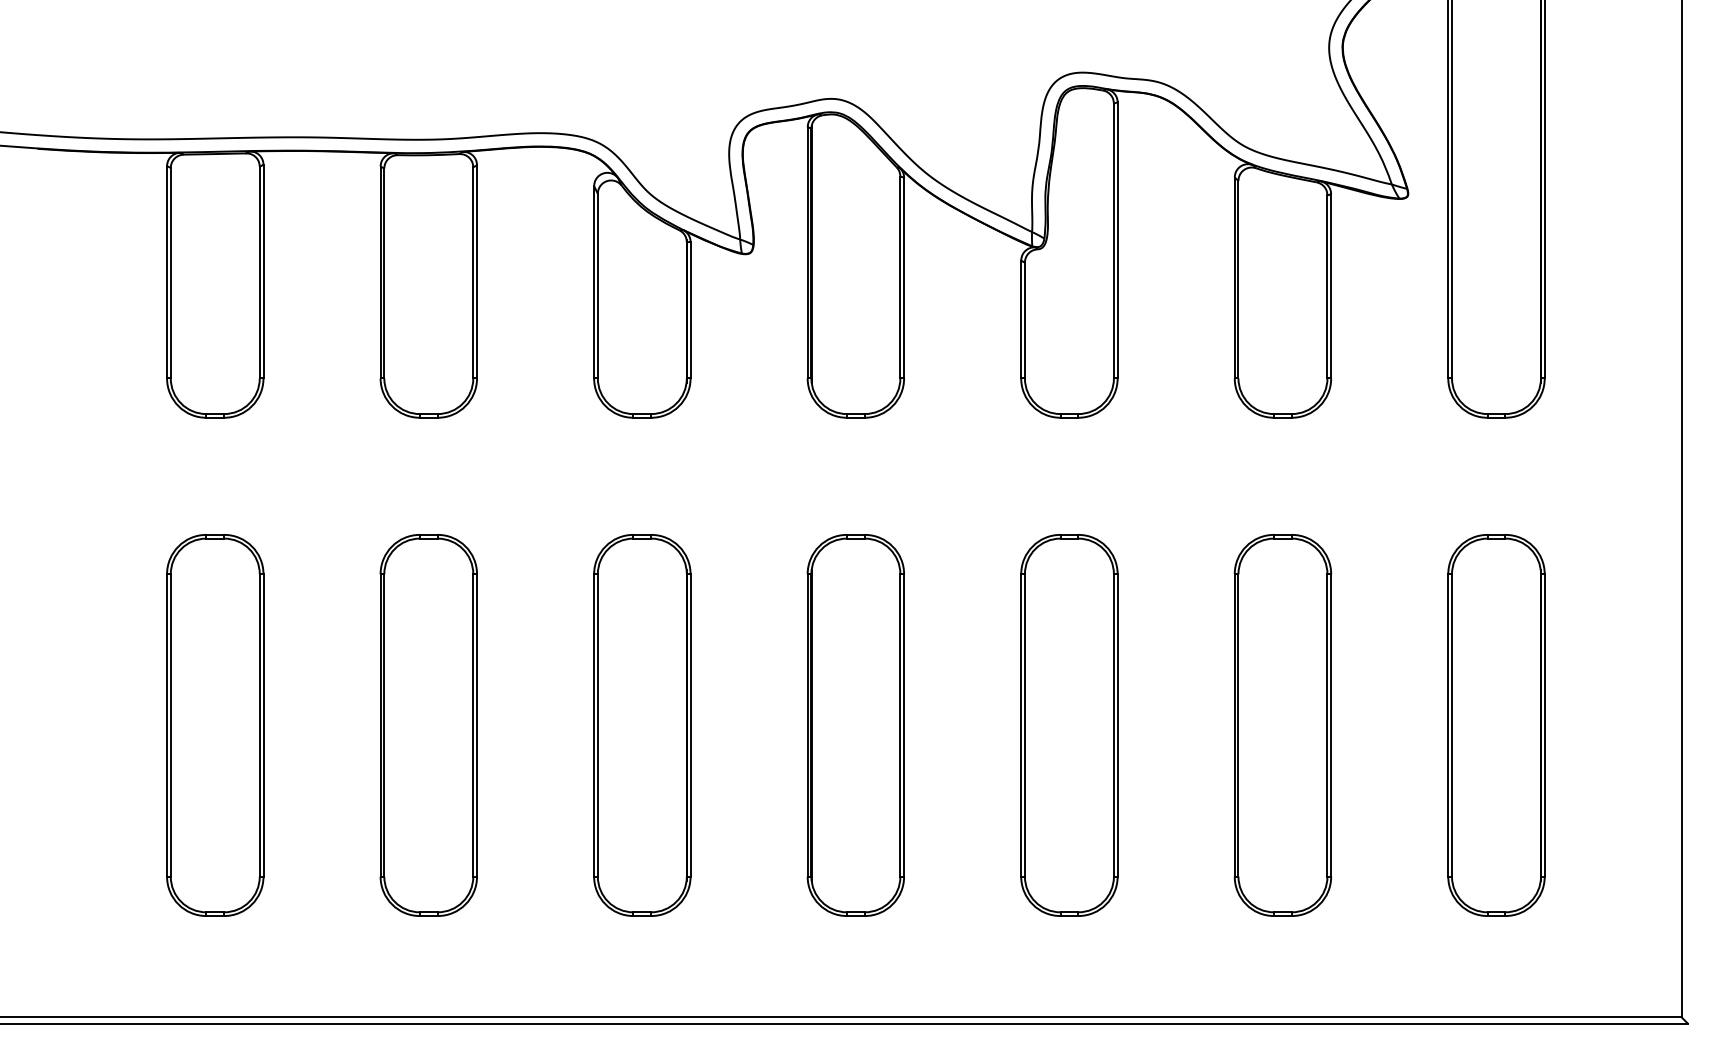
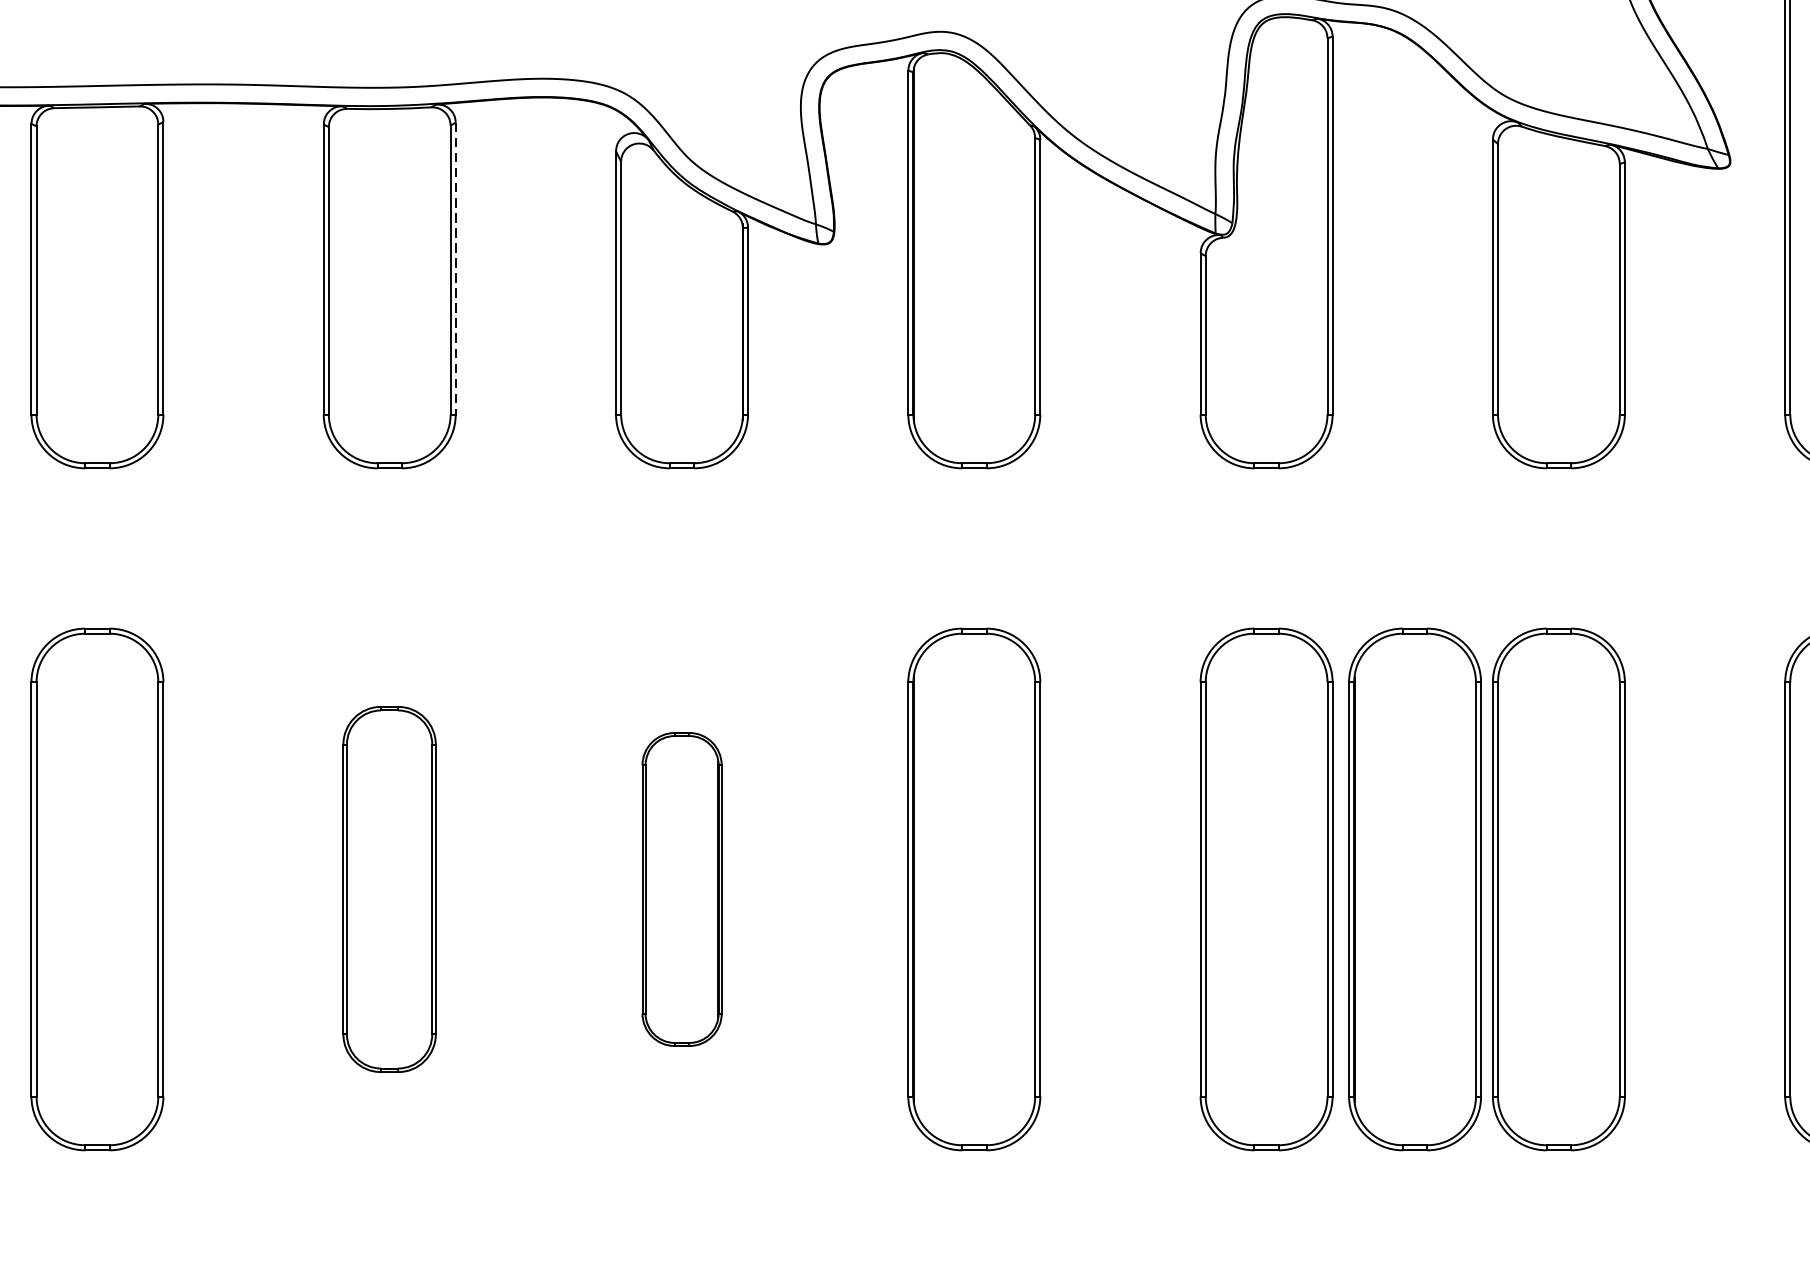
line: (477, 271) -> (456, 268), solid -> dashed
part: (428, 725) -> (389, 889), size x0.7
part: (642, 725) -> (682, 889), size x0.6
part: (1177, 725) -> (1414, 889), added

